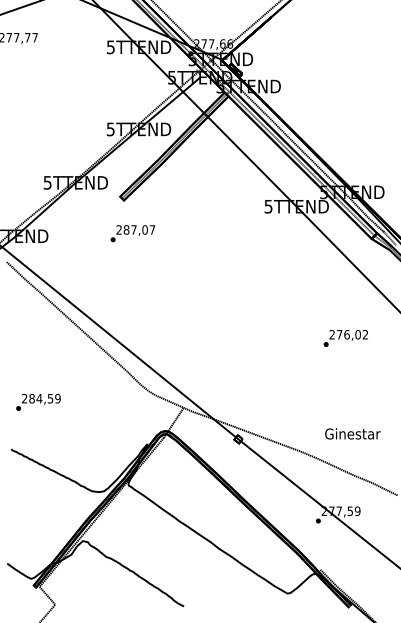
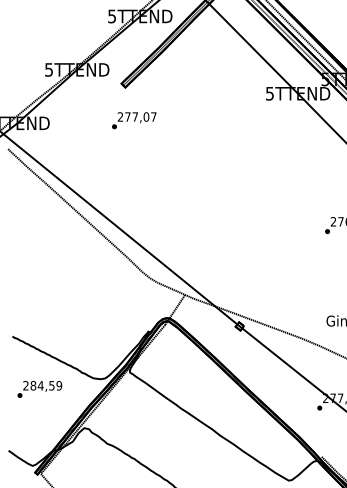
text: (126, 229) -> (127, 116), 287,07 -> 277,07
text: (38, 402) -> (39, 389), moved

